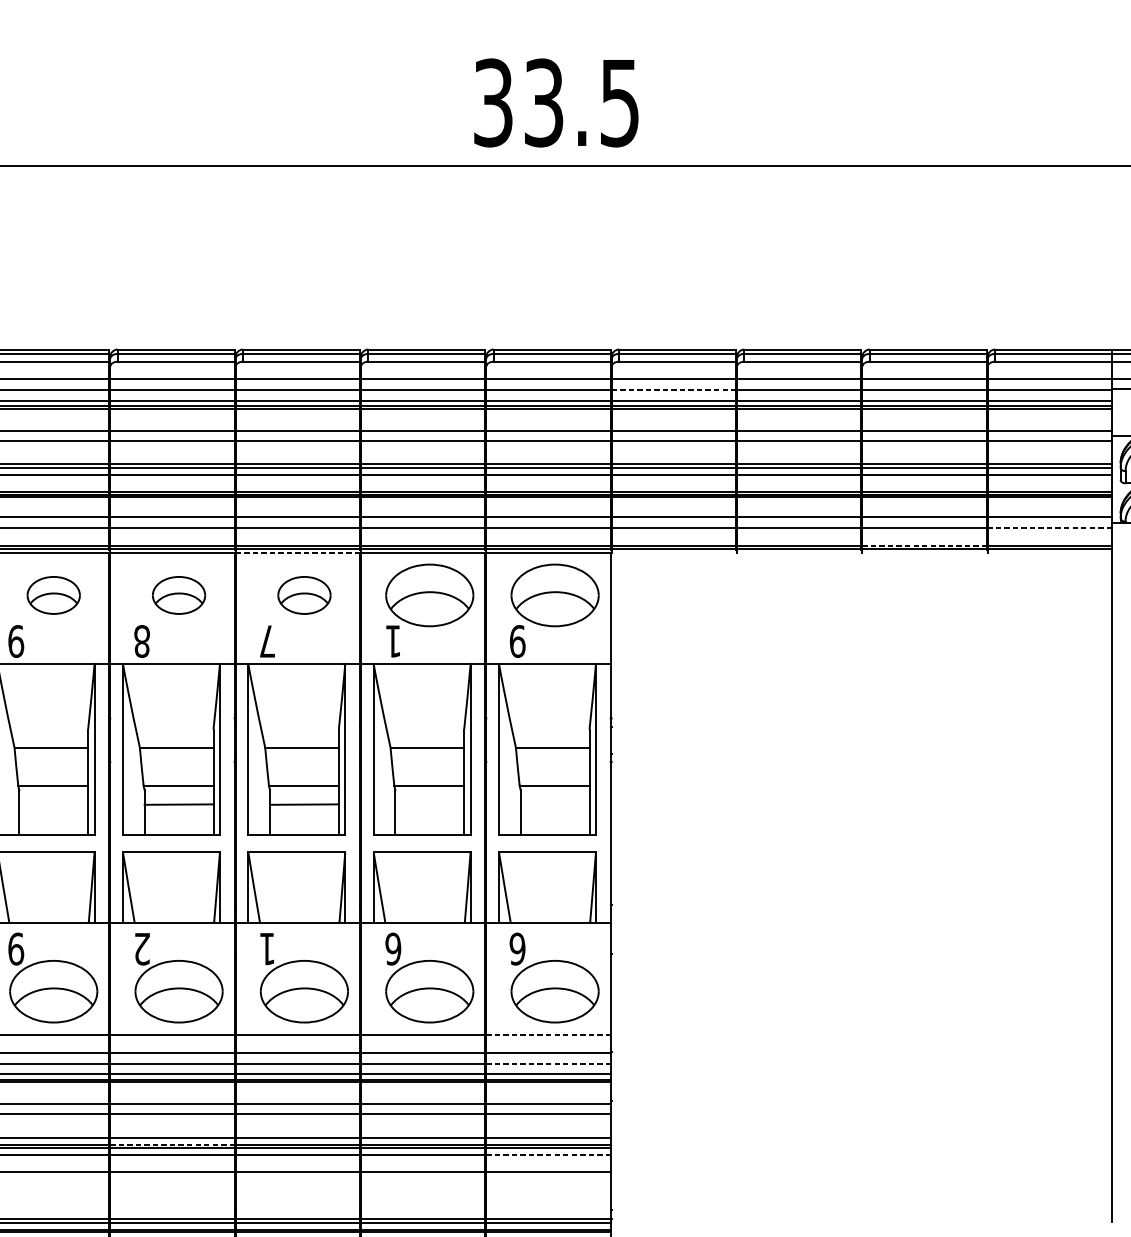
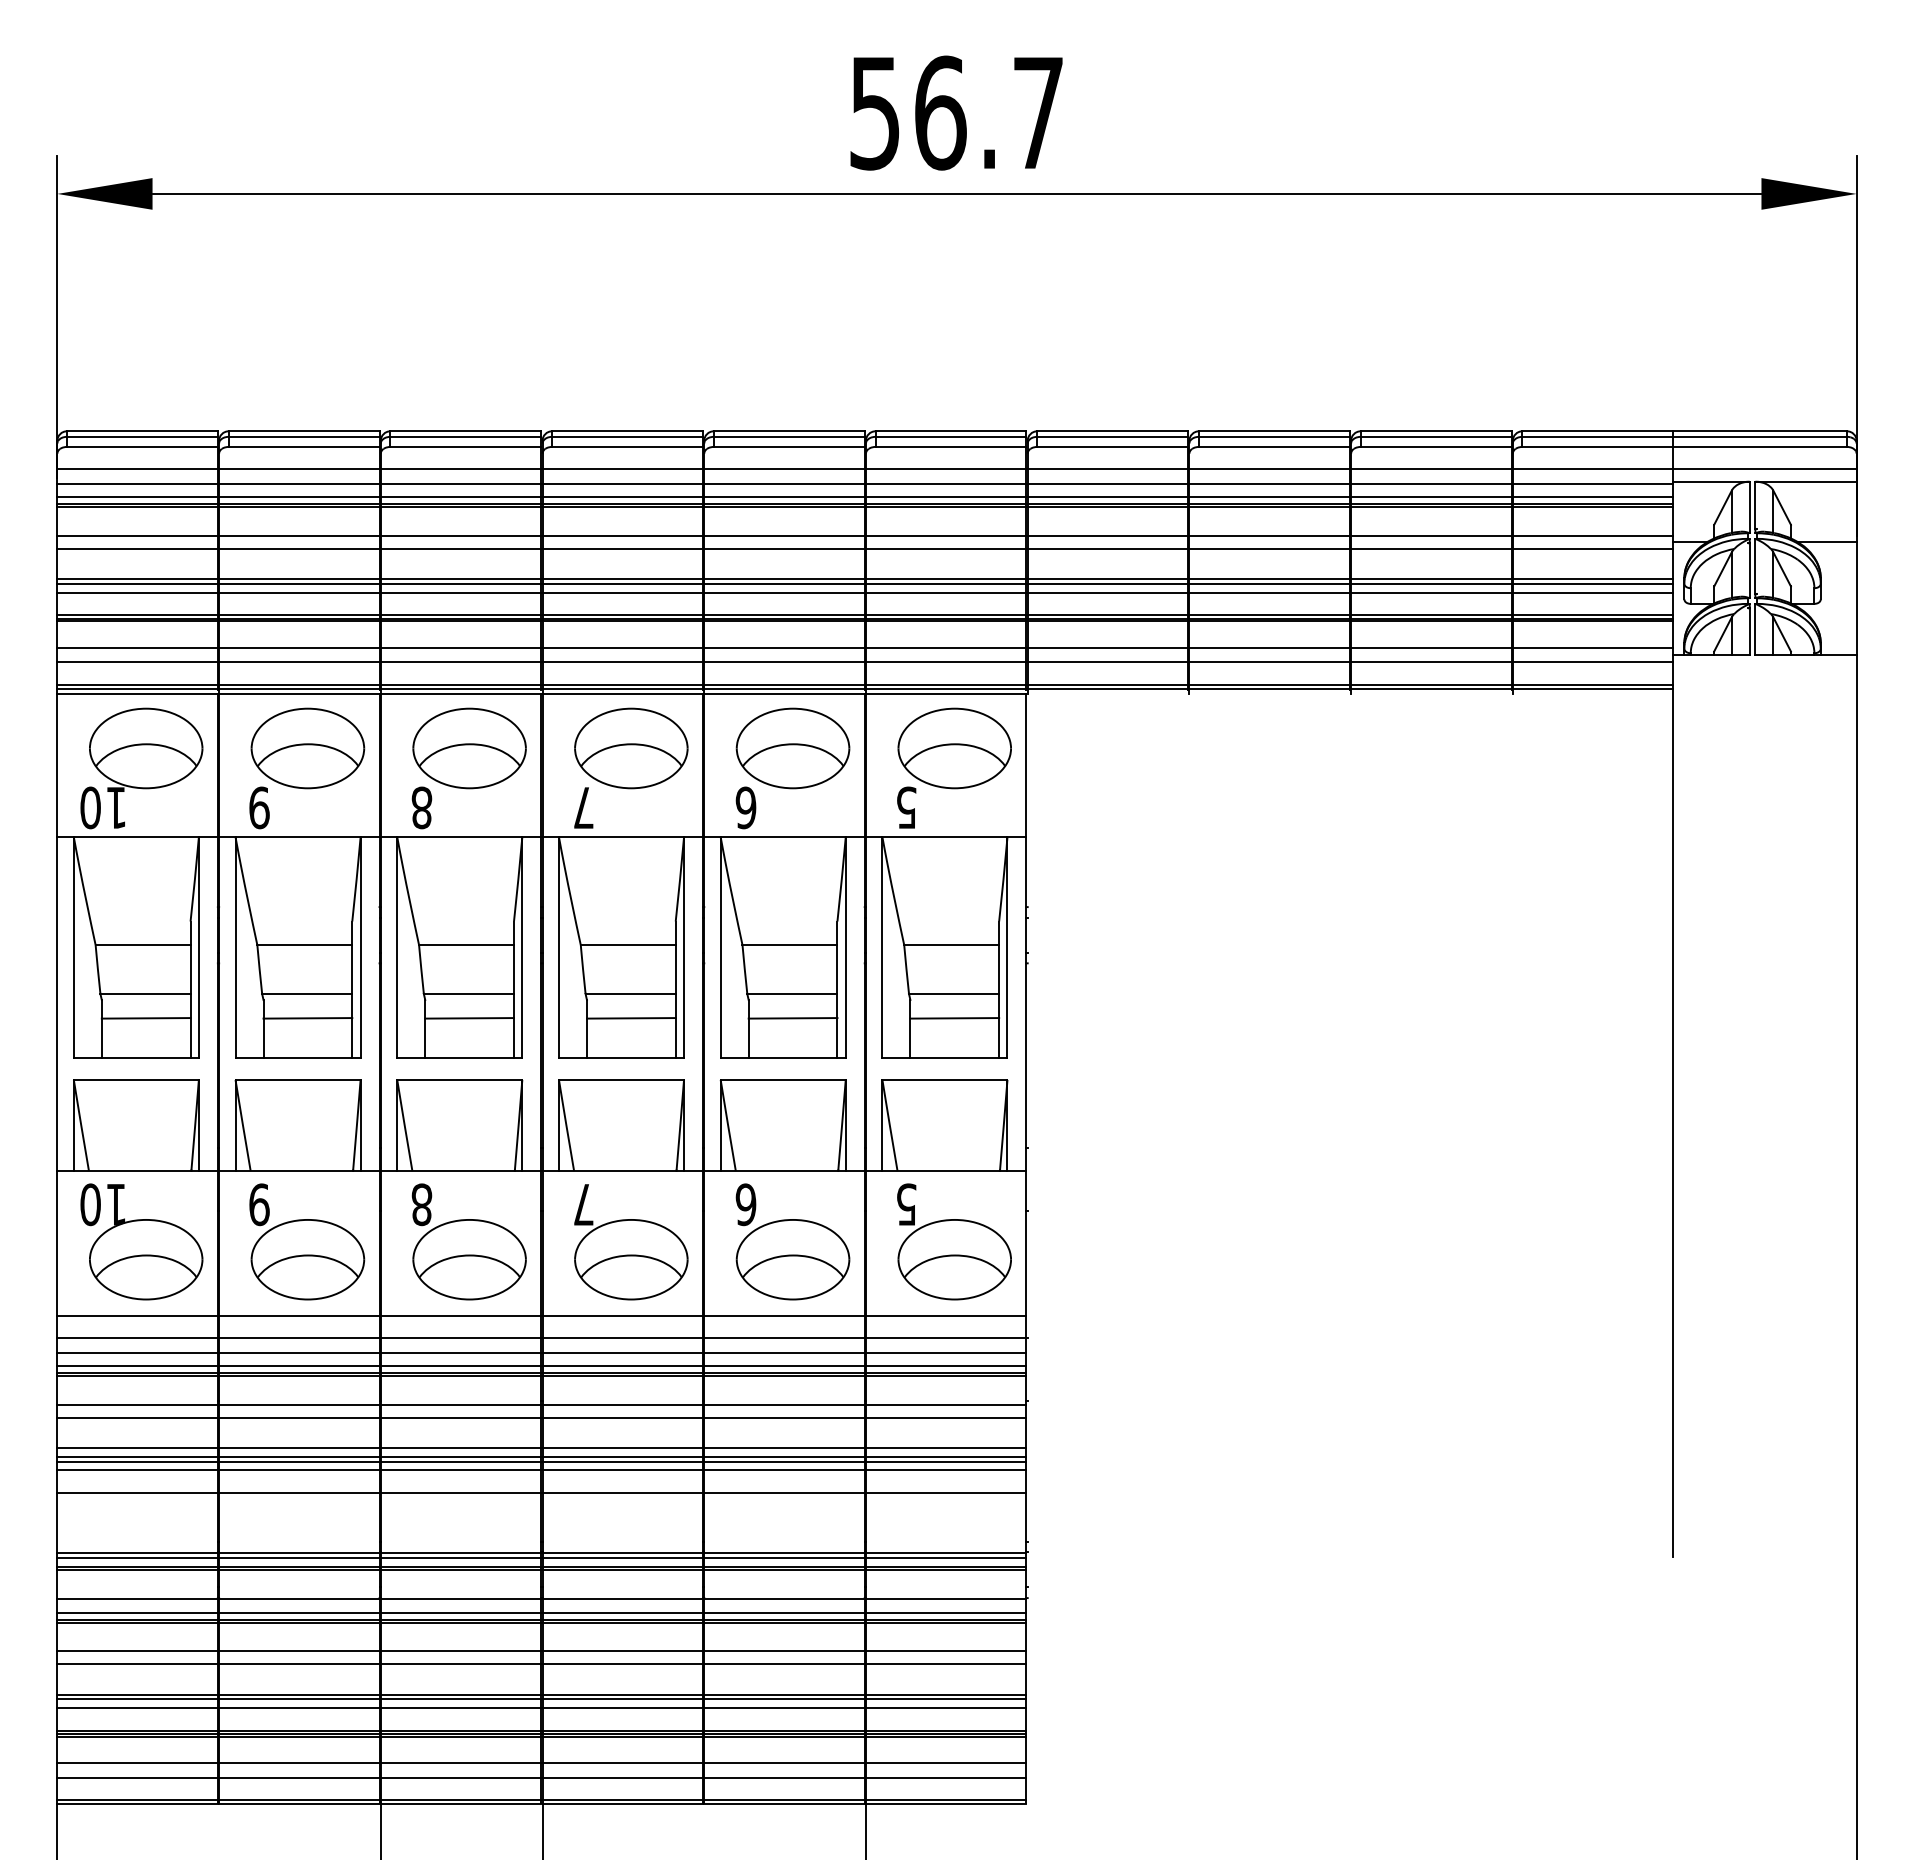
text: (556, 102) -> (956, 112), 33.5 -> 56.7
line: (674, 390) -> (1108, 483), dashed -> solid
line: (1049, 528) -> (1592, 662), dashed -> solid
line: (924, 545) -> (1431, 684), dashed -> solid
line: (298, 552) -> (623, 693), dashed -> solid
part: (53, 595) -> (307, 748), size x1.67
part: (178, 595) -> (469, 748), size x1.67
part: (304, 595) -> (631, 748), size x1.67
text: (392, 641) -> (745, 807), 1 -> 6
text: (517, 641) -> (906, 807), 9 -> 5
line: (53, 804) -> (307, 1018), added
line: (429, 804) -> (792, 1018), added
line: (554, 804) -> (954, 1018), added
text: (141, 948) -> (421, 1204), 2 -> 8
text: (267, 948) -> (583, 1204), 1 -> 7
text: (517, 948) -> (906, 1204), 6 -> 5
line: (548, 1034) -> (946, 1315), dashed -> solid
line: (548, 1063) -> (946, 1352), dashed -> solid
line: (172, 1144) -> (461, 1456), dashed -> solid
line: (548, 1155) -> (946, 1470), dashed -> solid

